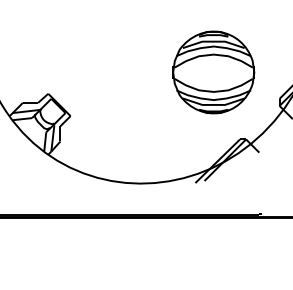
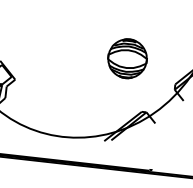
part: (213, 72) -> (127, 58), size x0.62

